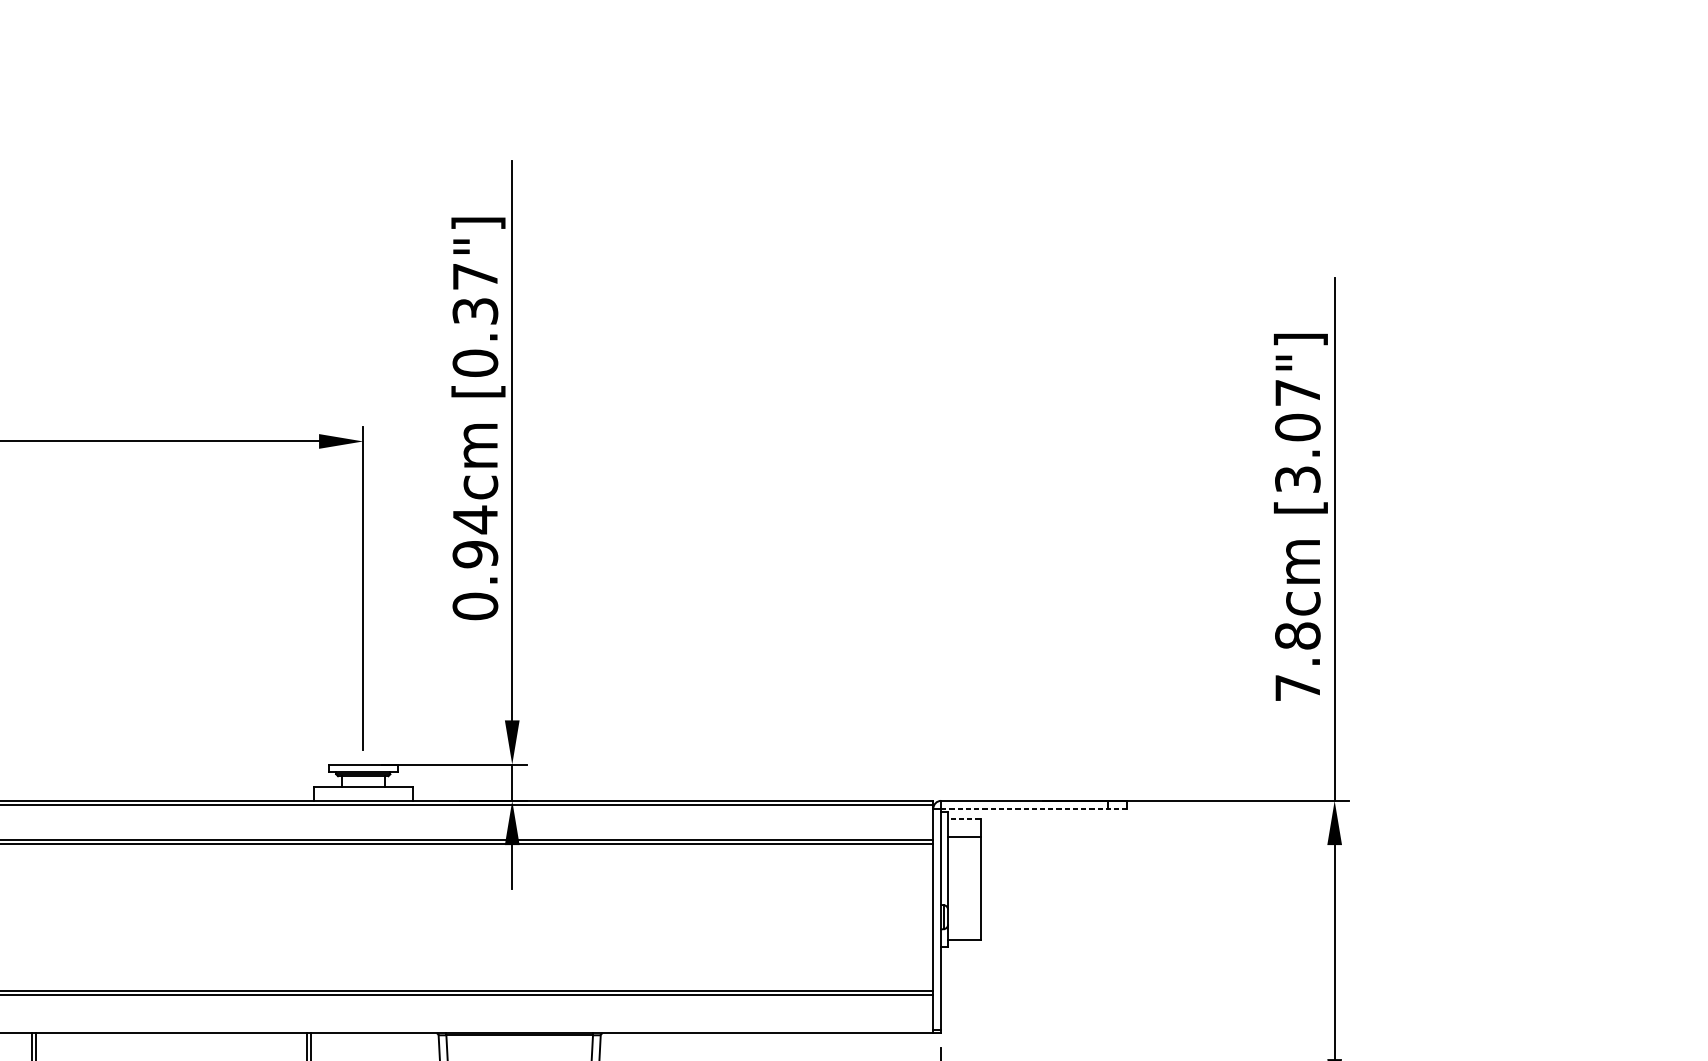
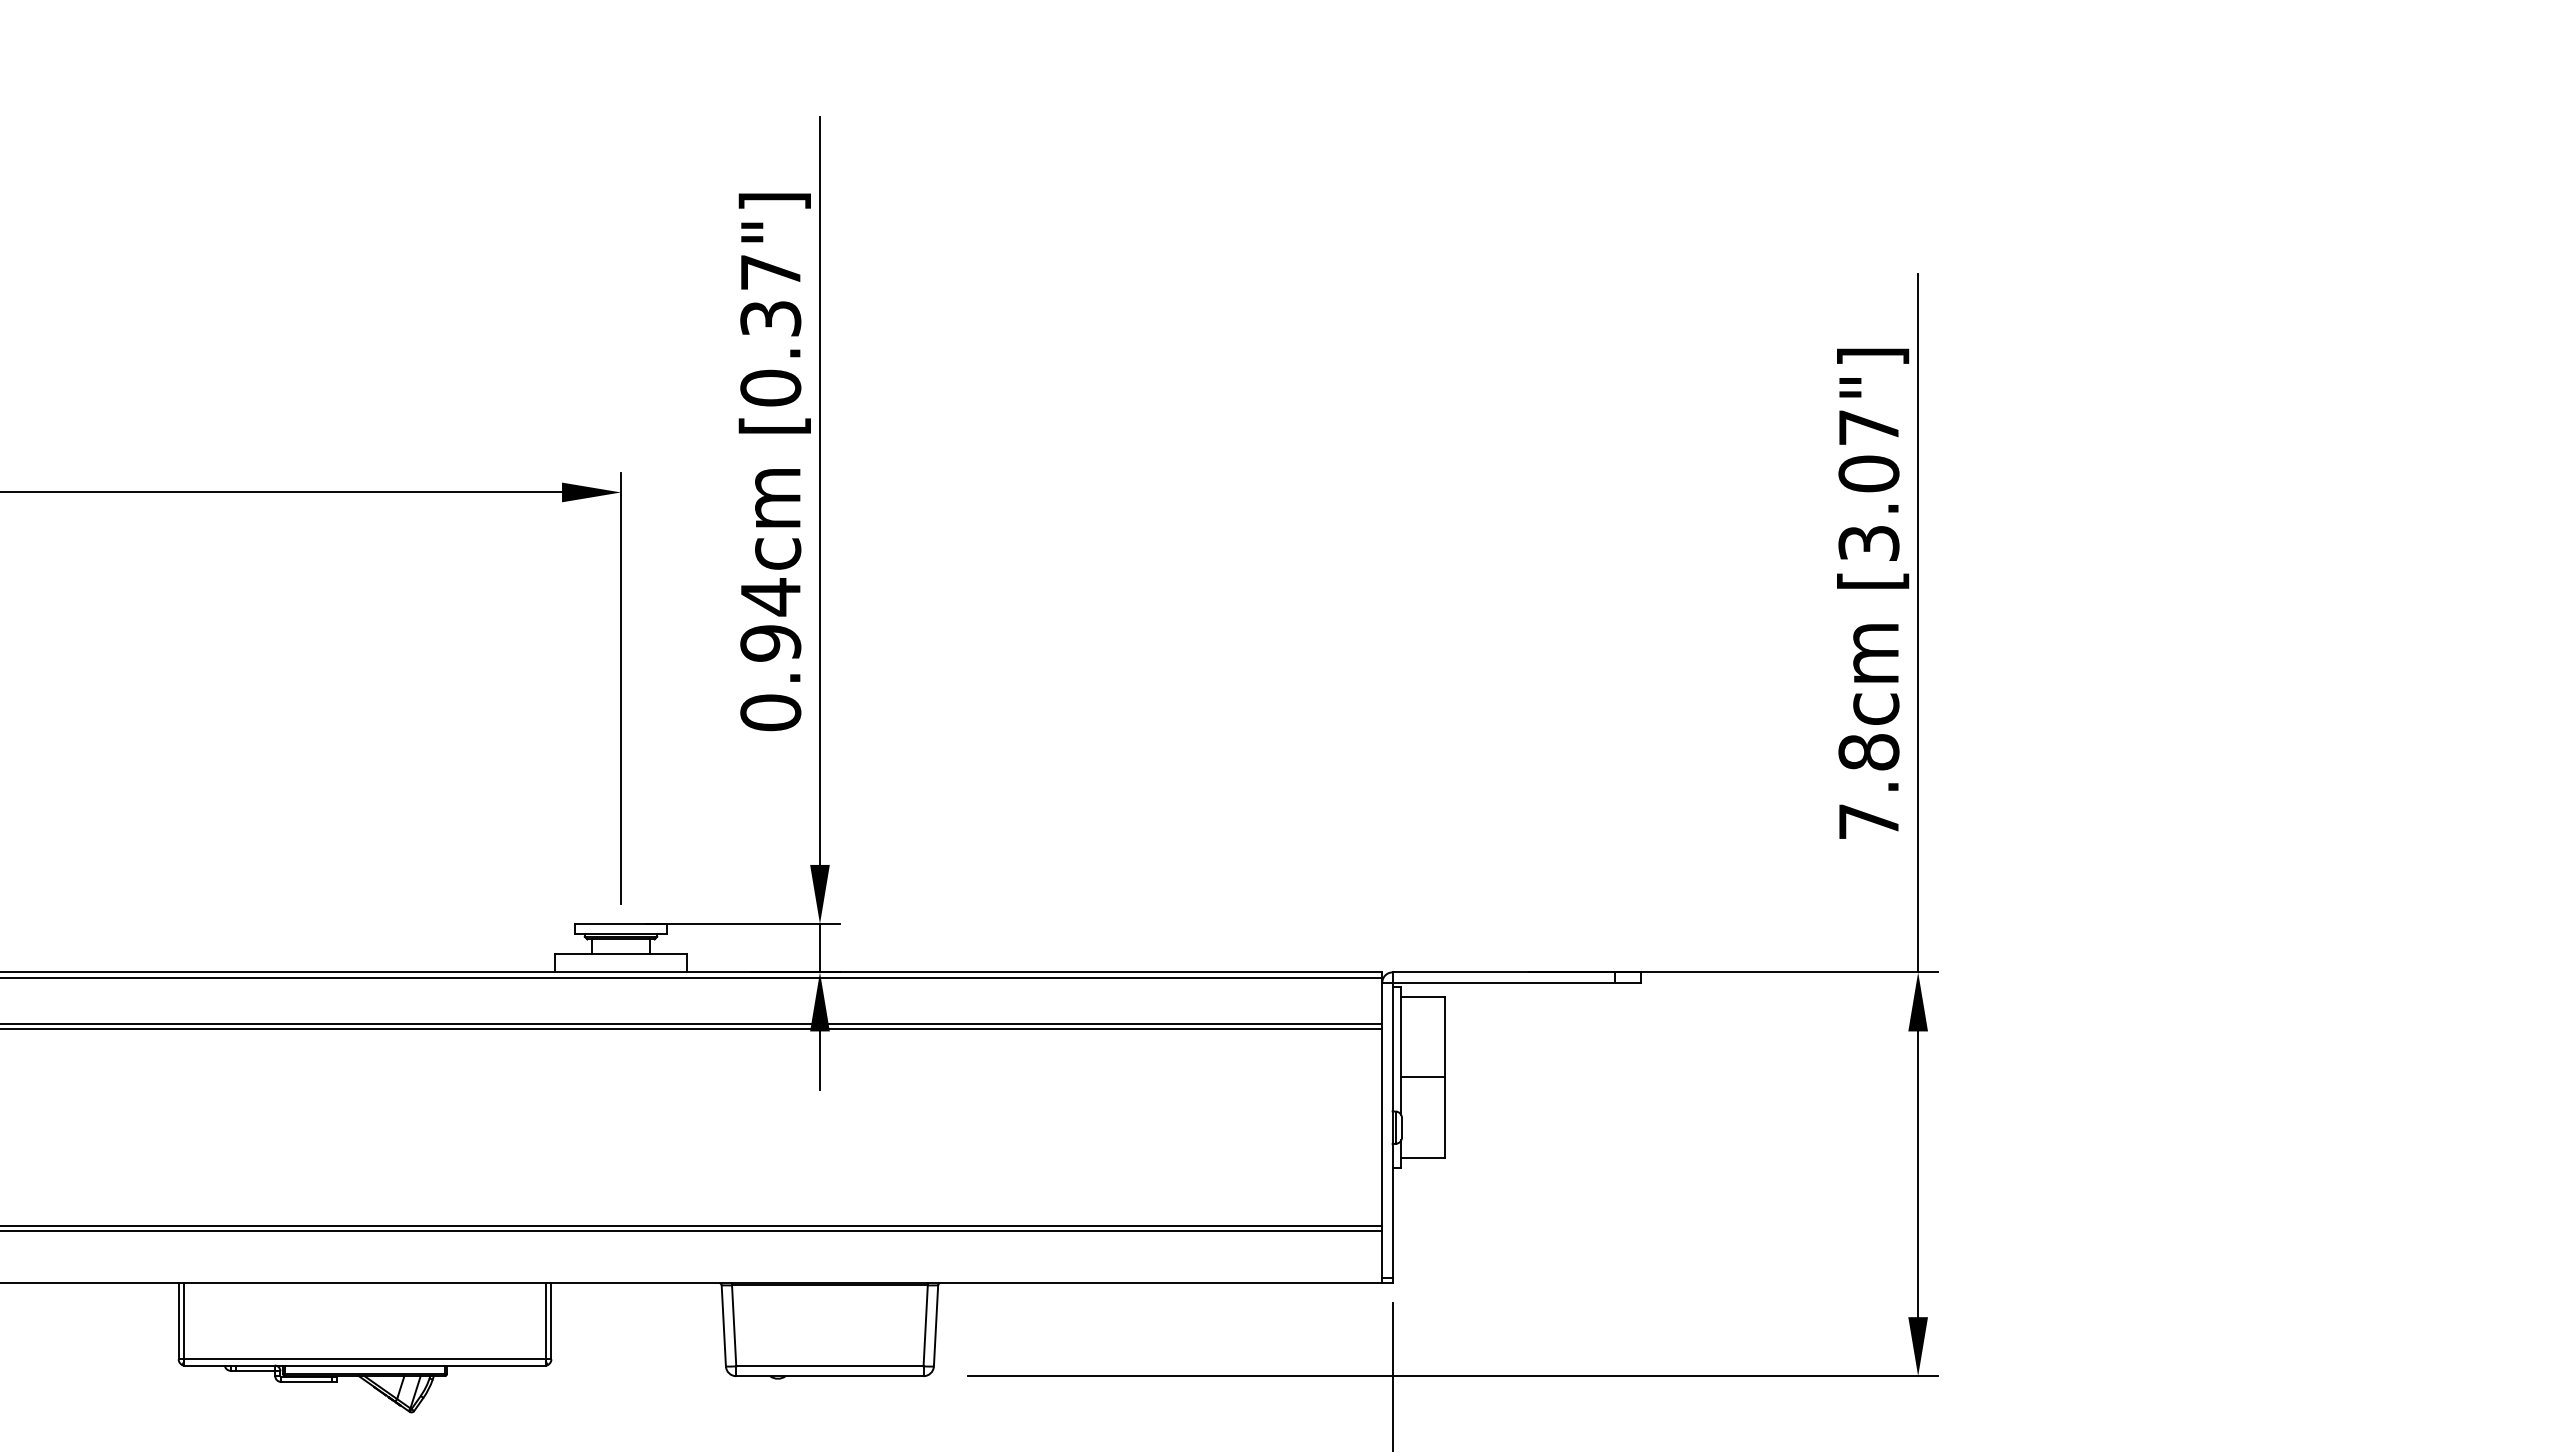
line: (1034, 808) -> (1517, 982), dashed -> solid
line: (963, 818) -> (1422, 996), dashed -> solid
line: (964, 836) -> (1423, 1077), moved

